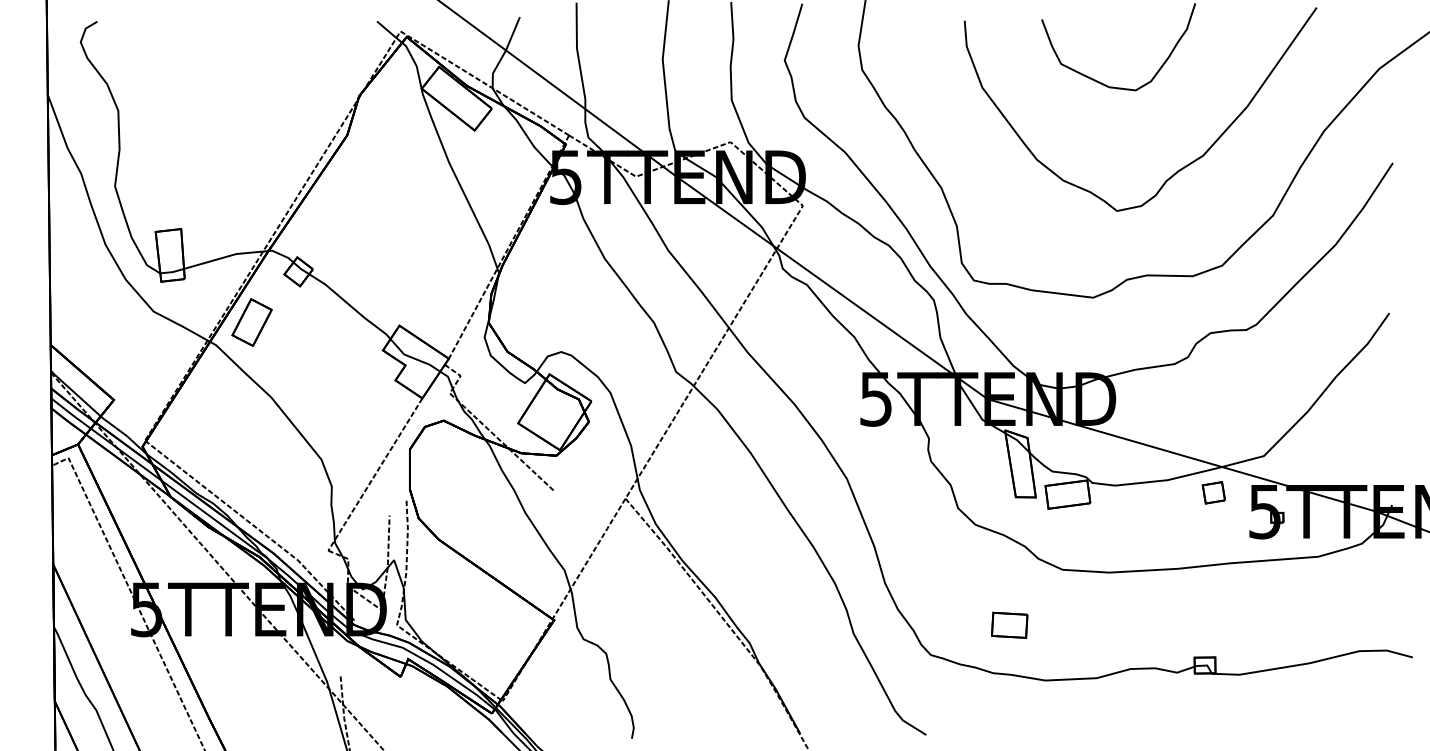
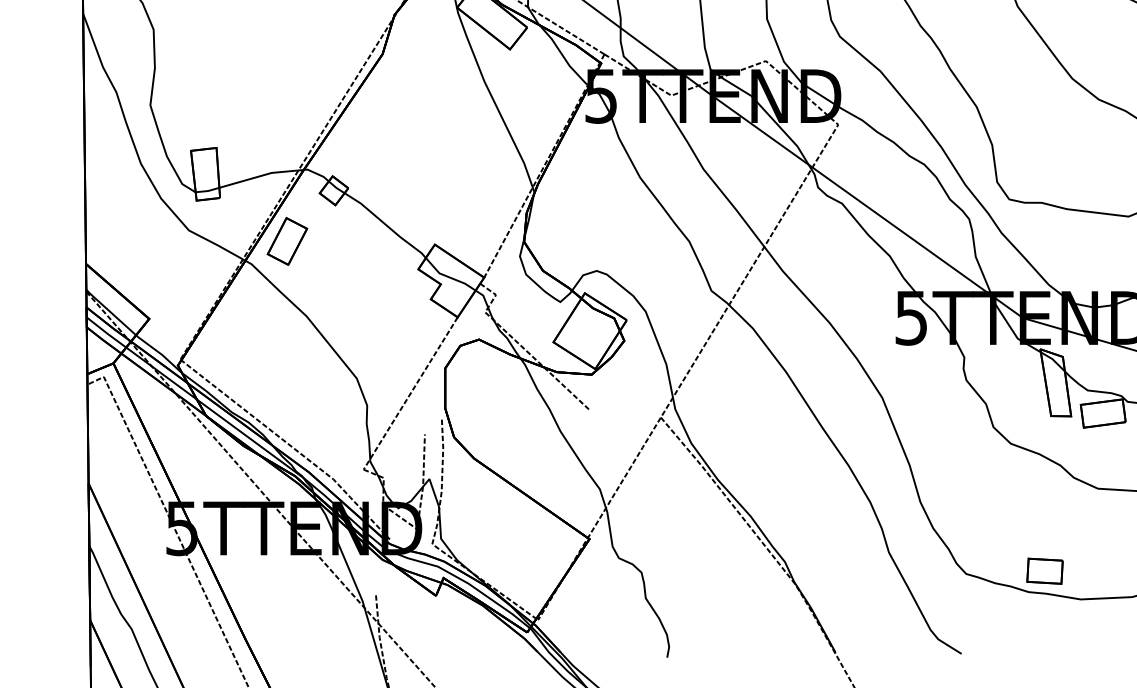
part: (1009, 624) -> (1044, 570), moved

